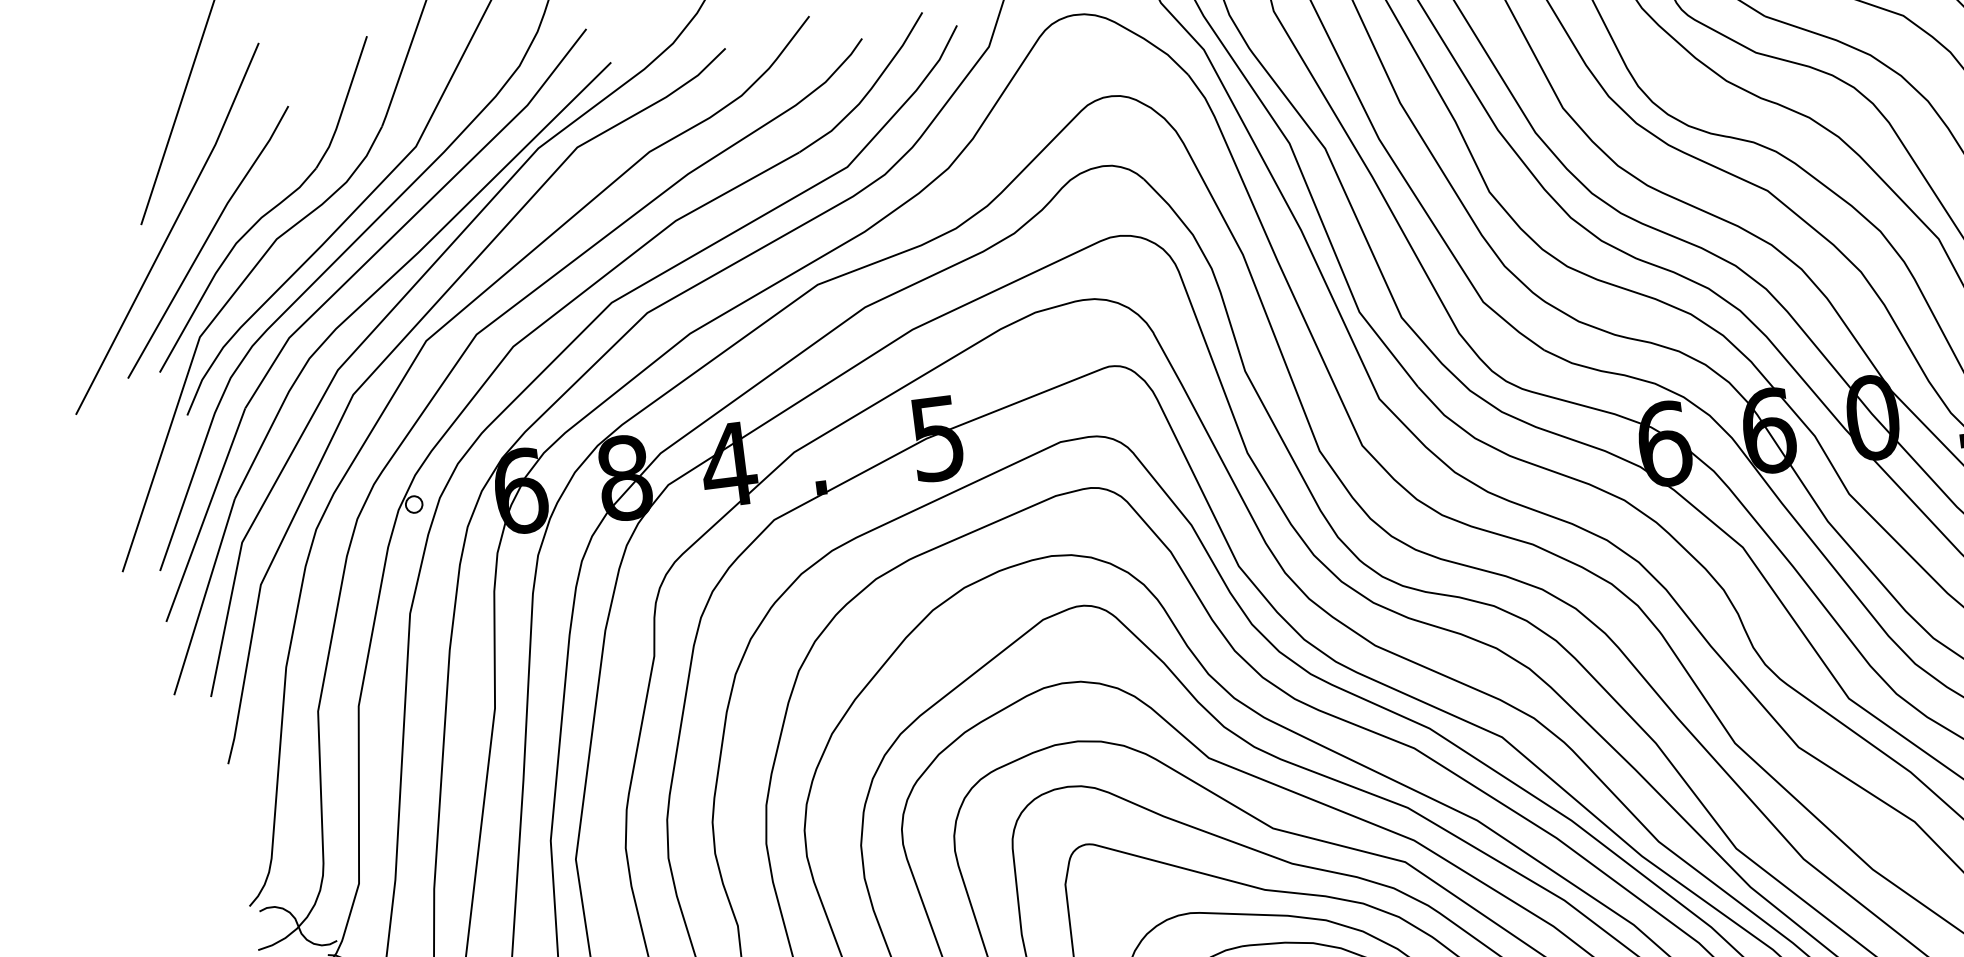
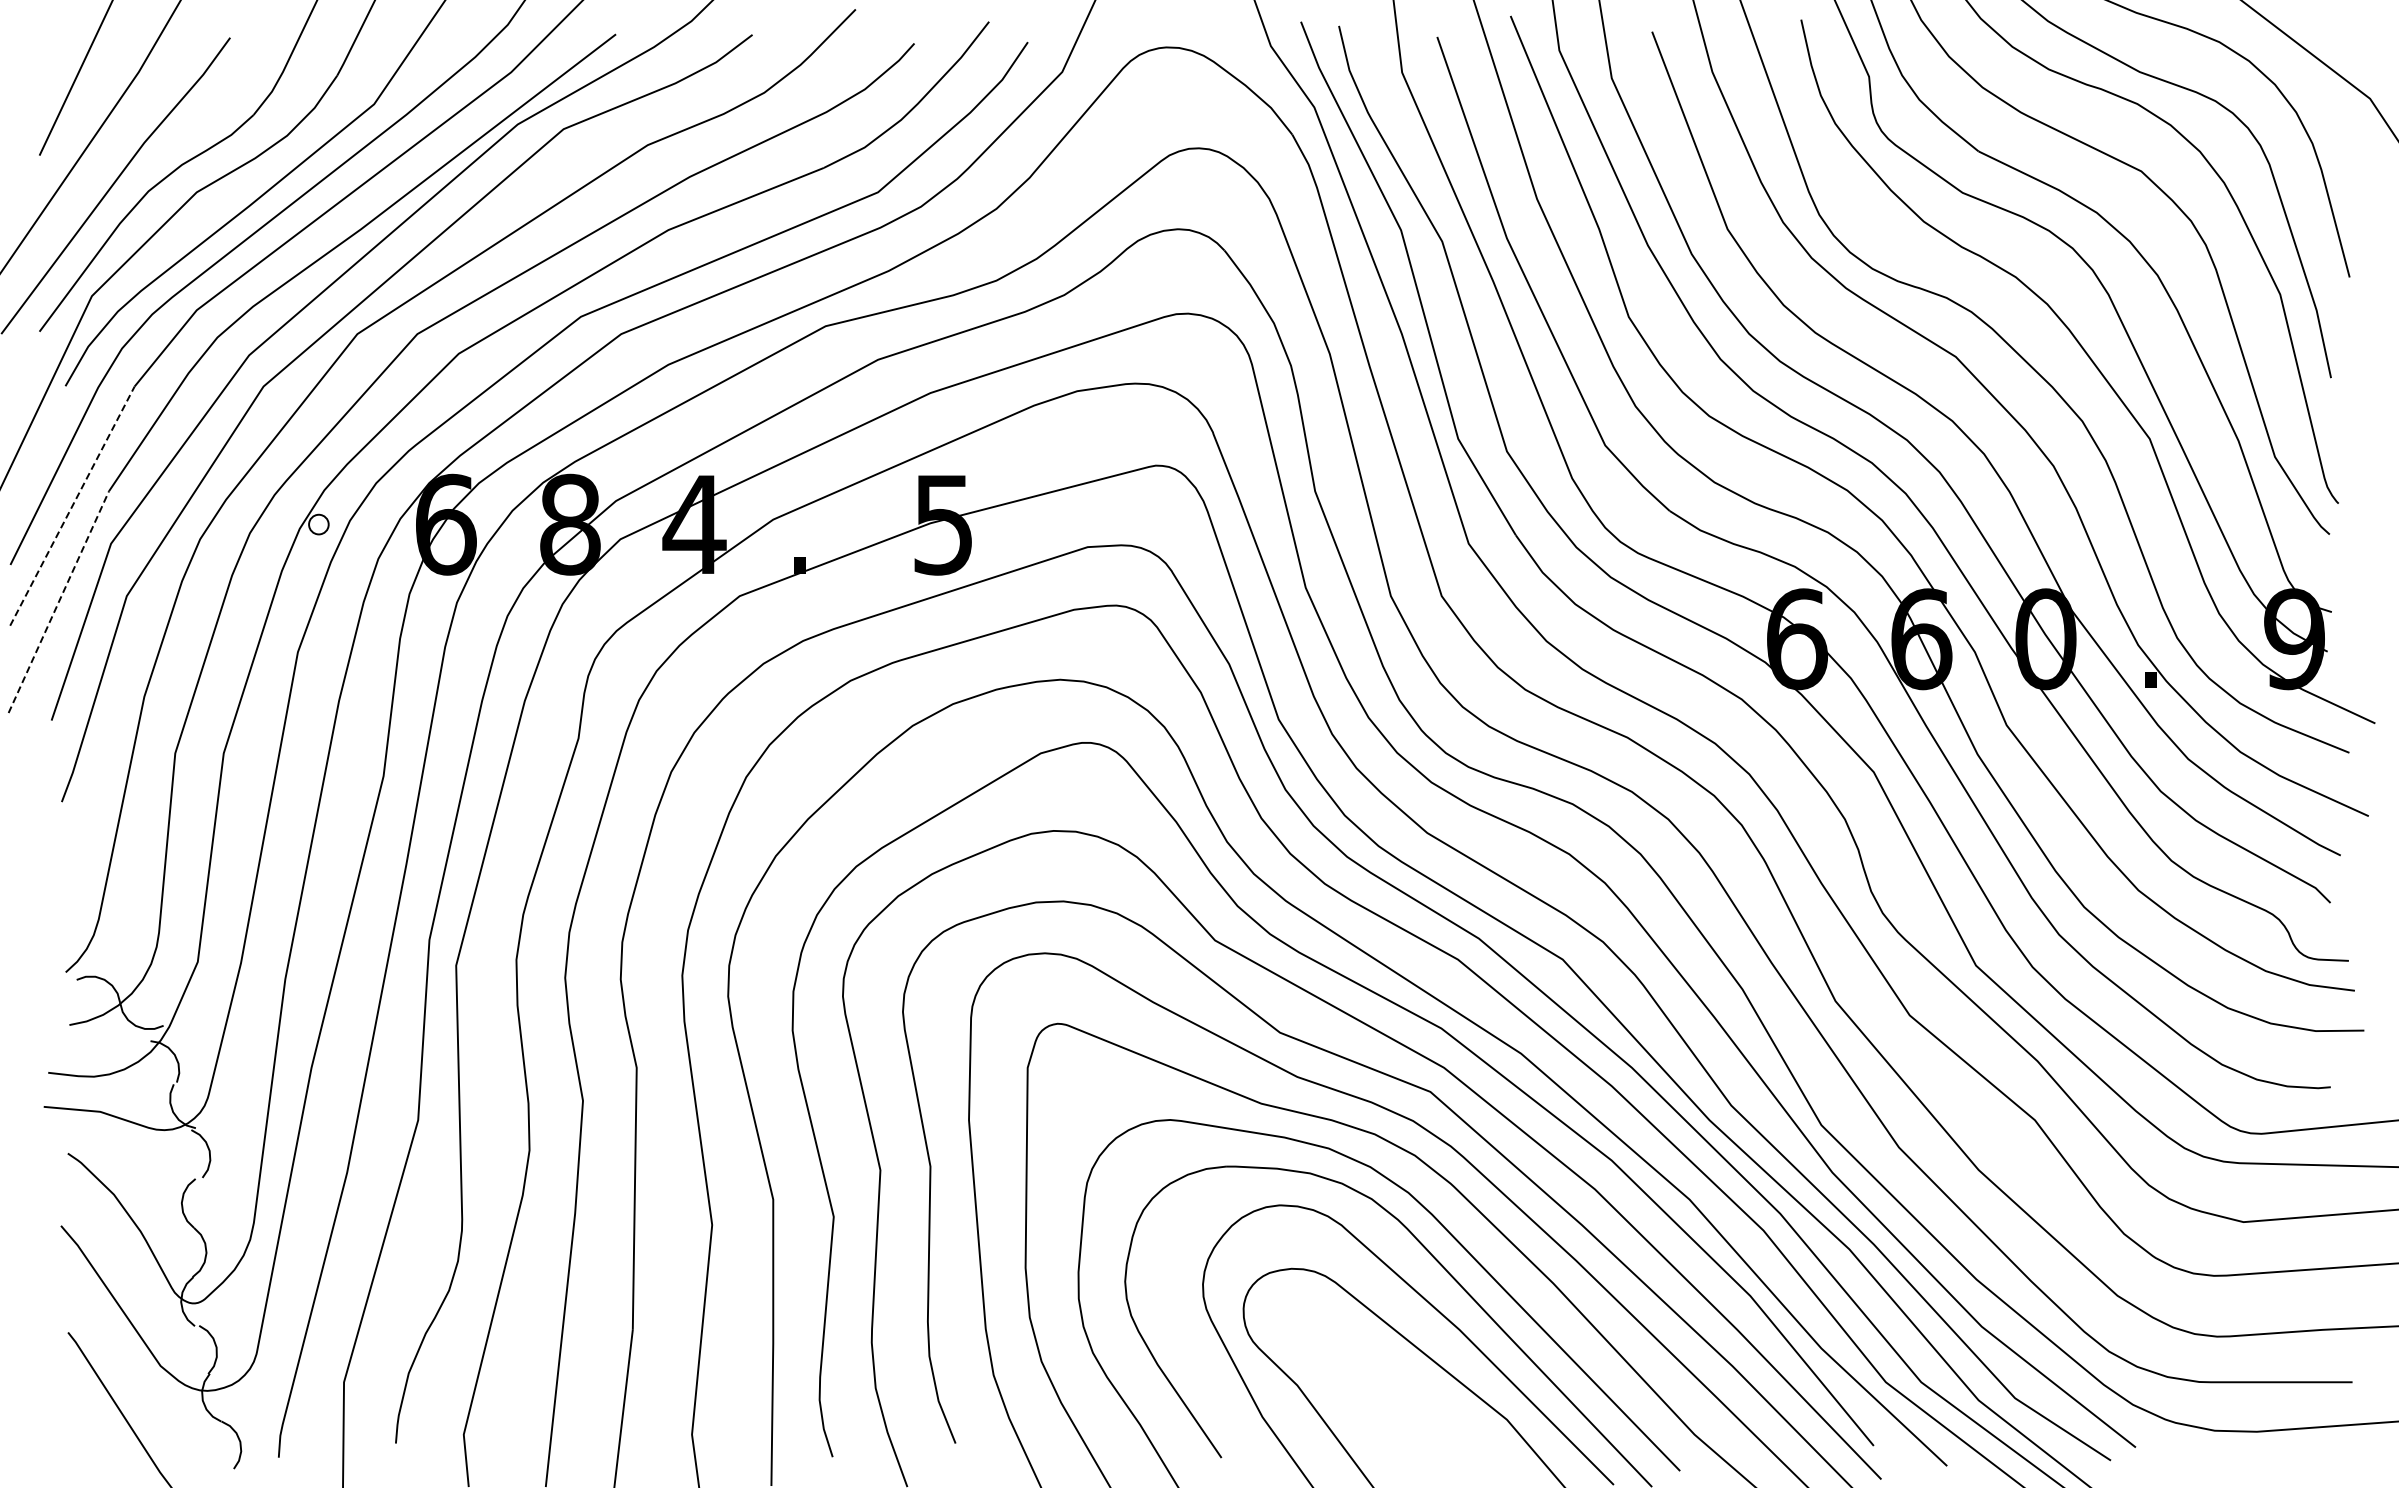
line: (205, 515) -> (72, 506), solid -> dashed
line: (204, 597) -> (58, 602), solid -> dashed

